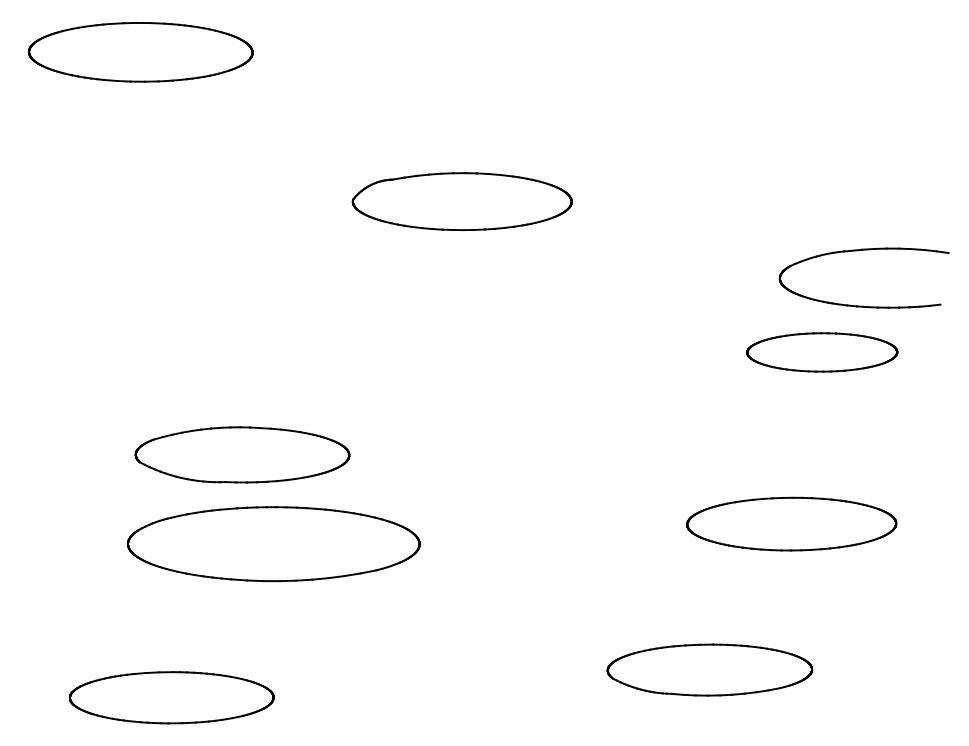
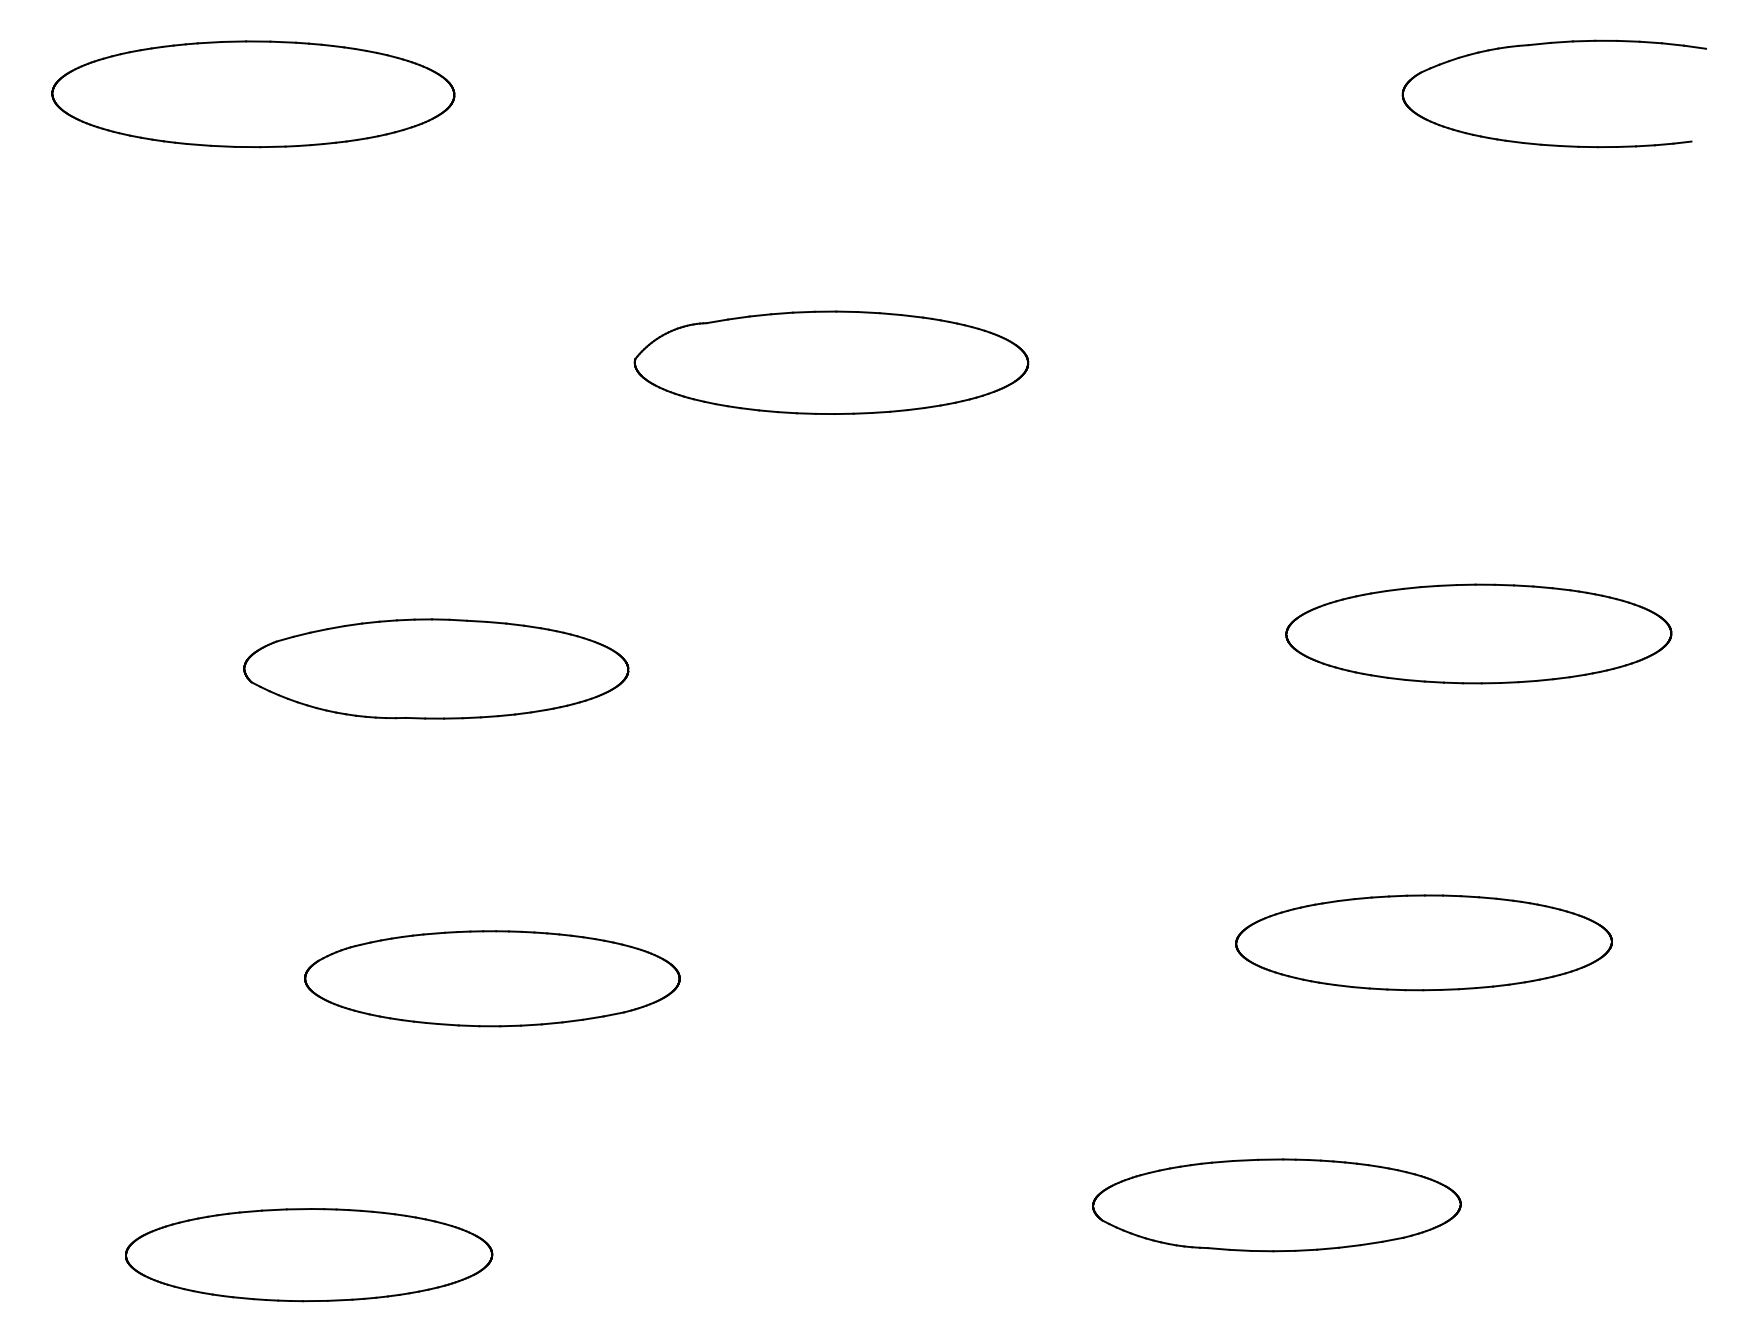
part: (857, 251) -> (1542, 46), moved
part: (822, 352) -> (1479, 634), size x1.43
part: (242, 454) -> (436, 668), moved
part: (273, 543) -> (492, 977), size x0.71

